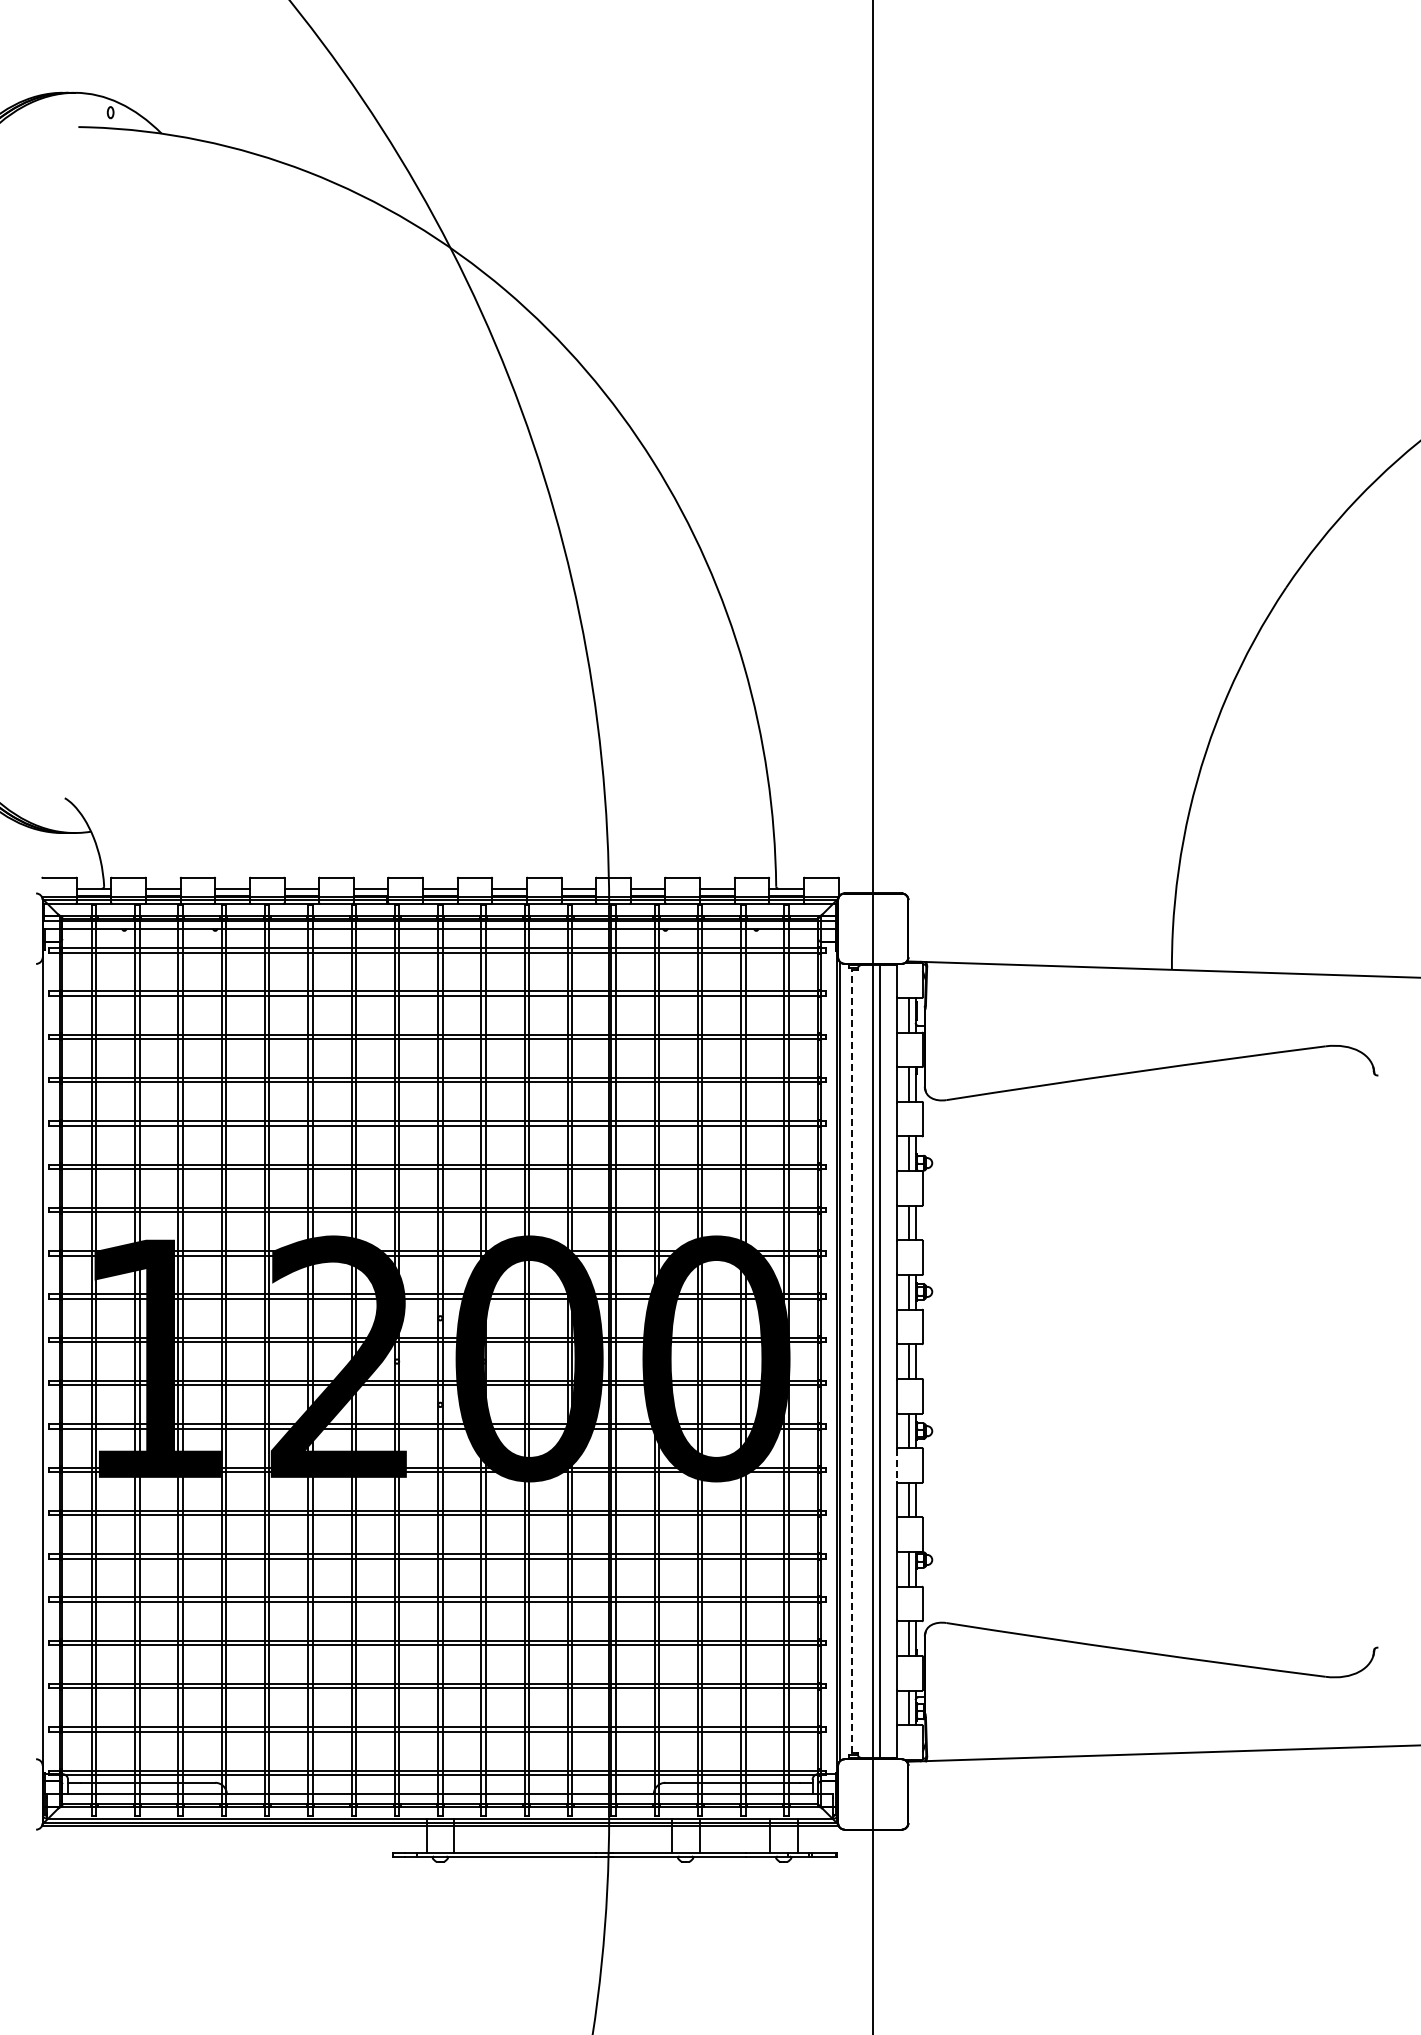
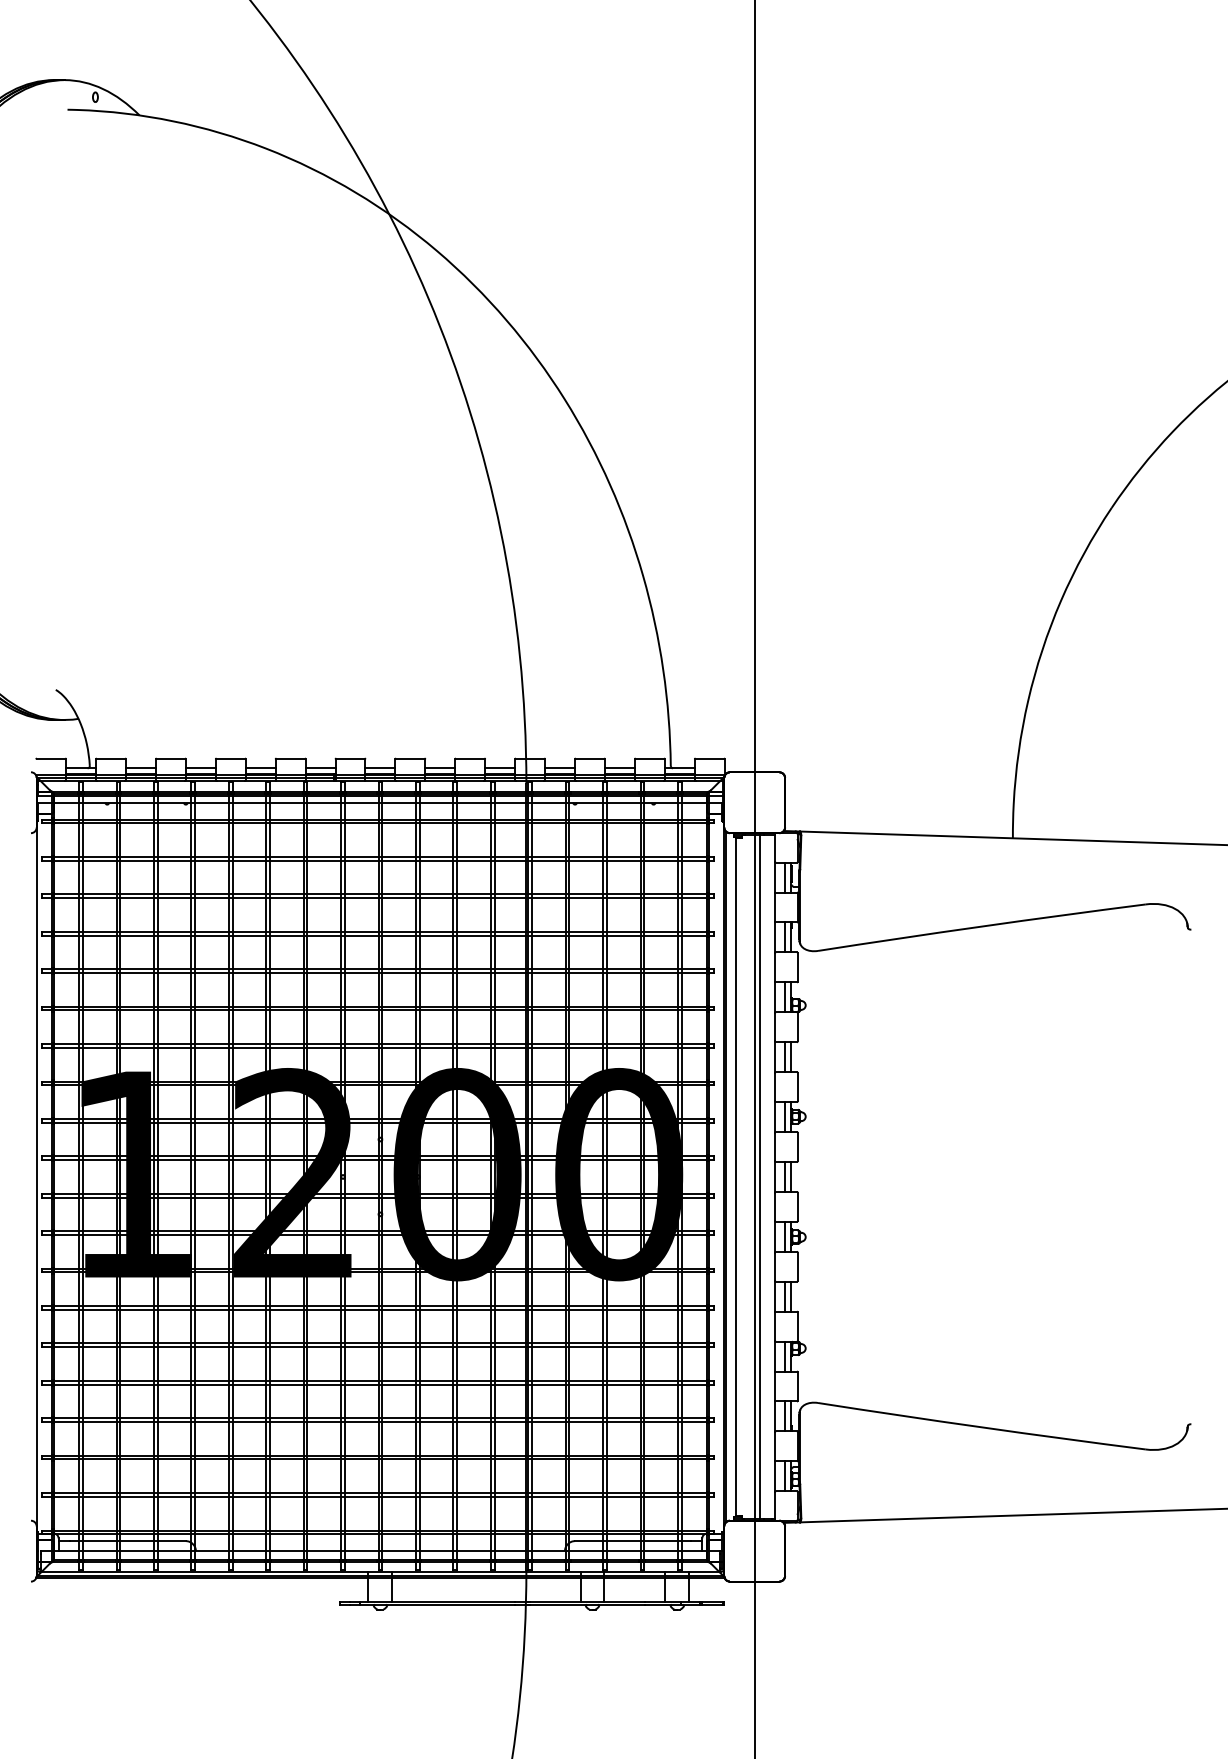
line: (851, 1361) -> (735, 1176), dashed -> solid
line: (897, 1465) -> (775, 1266), dashed -> solid

